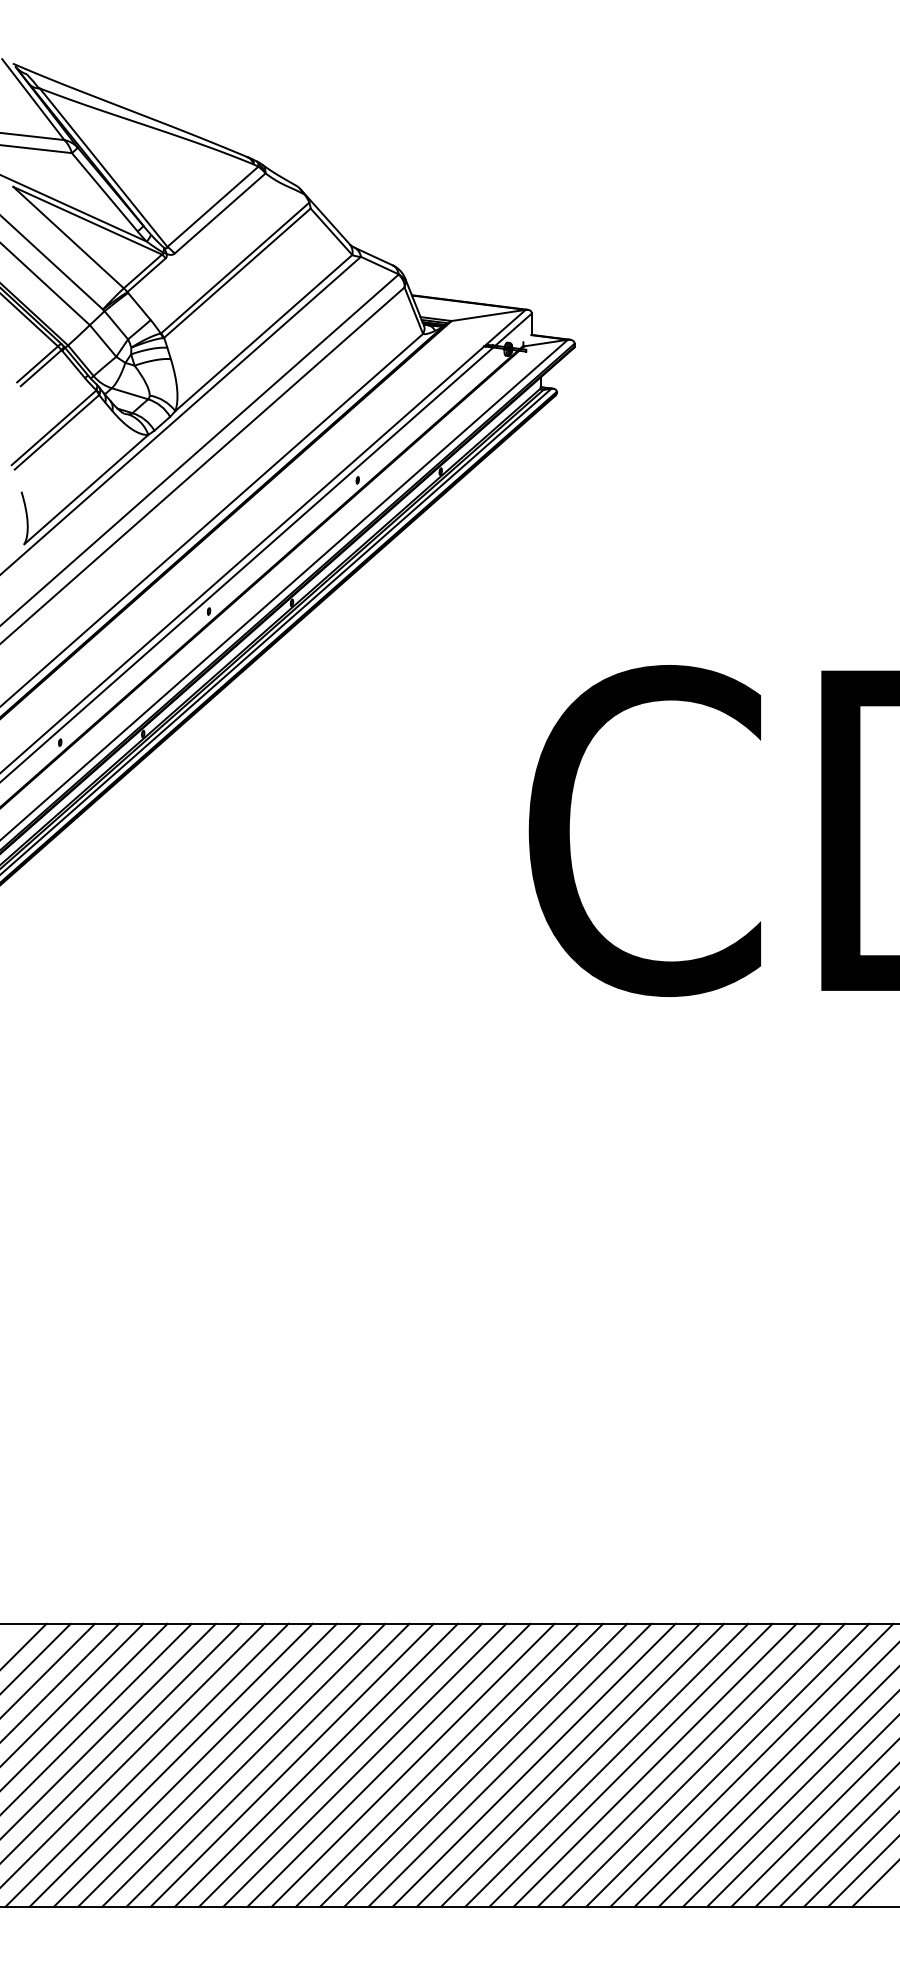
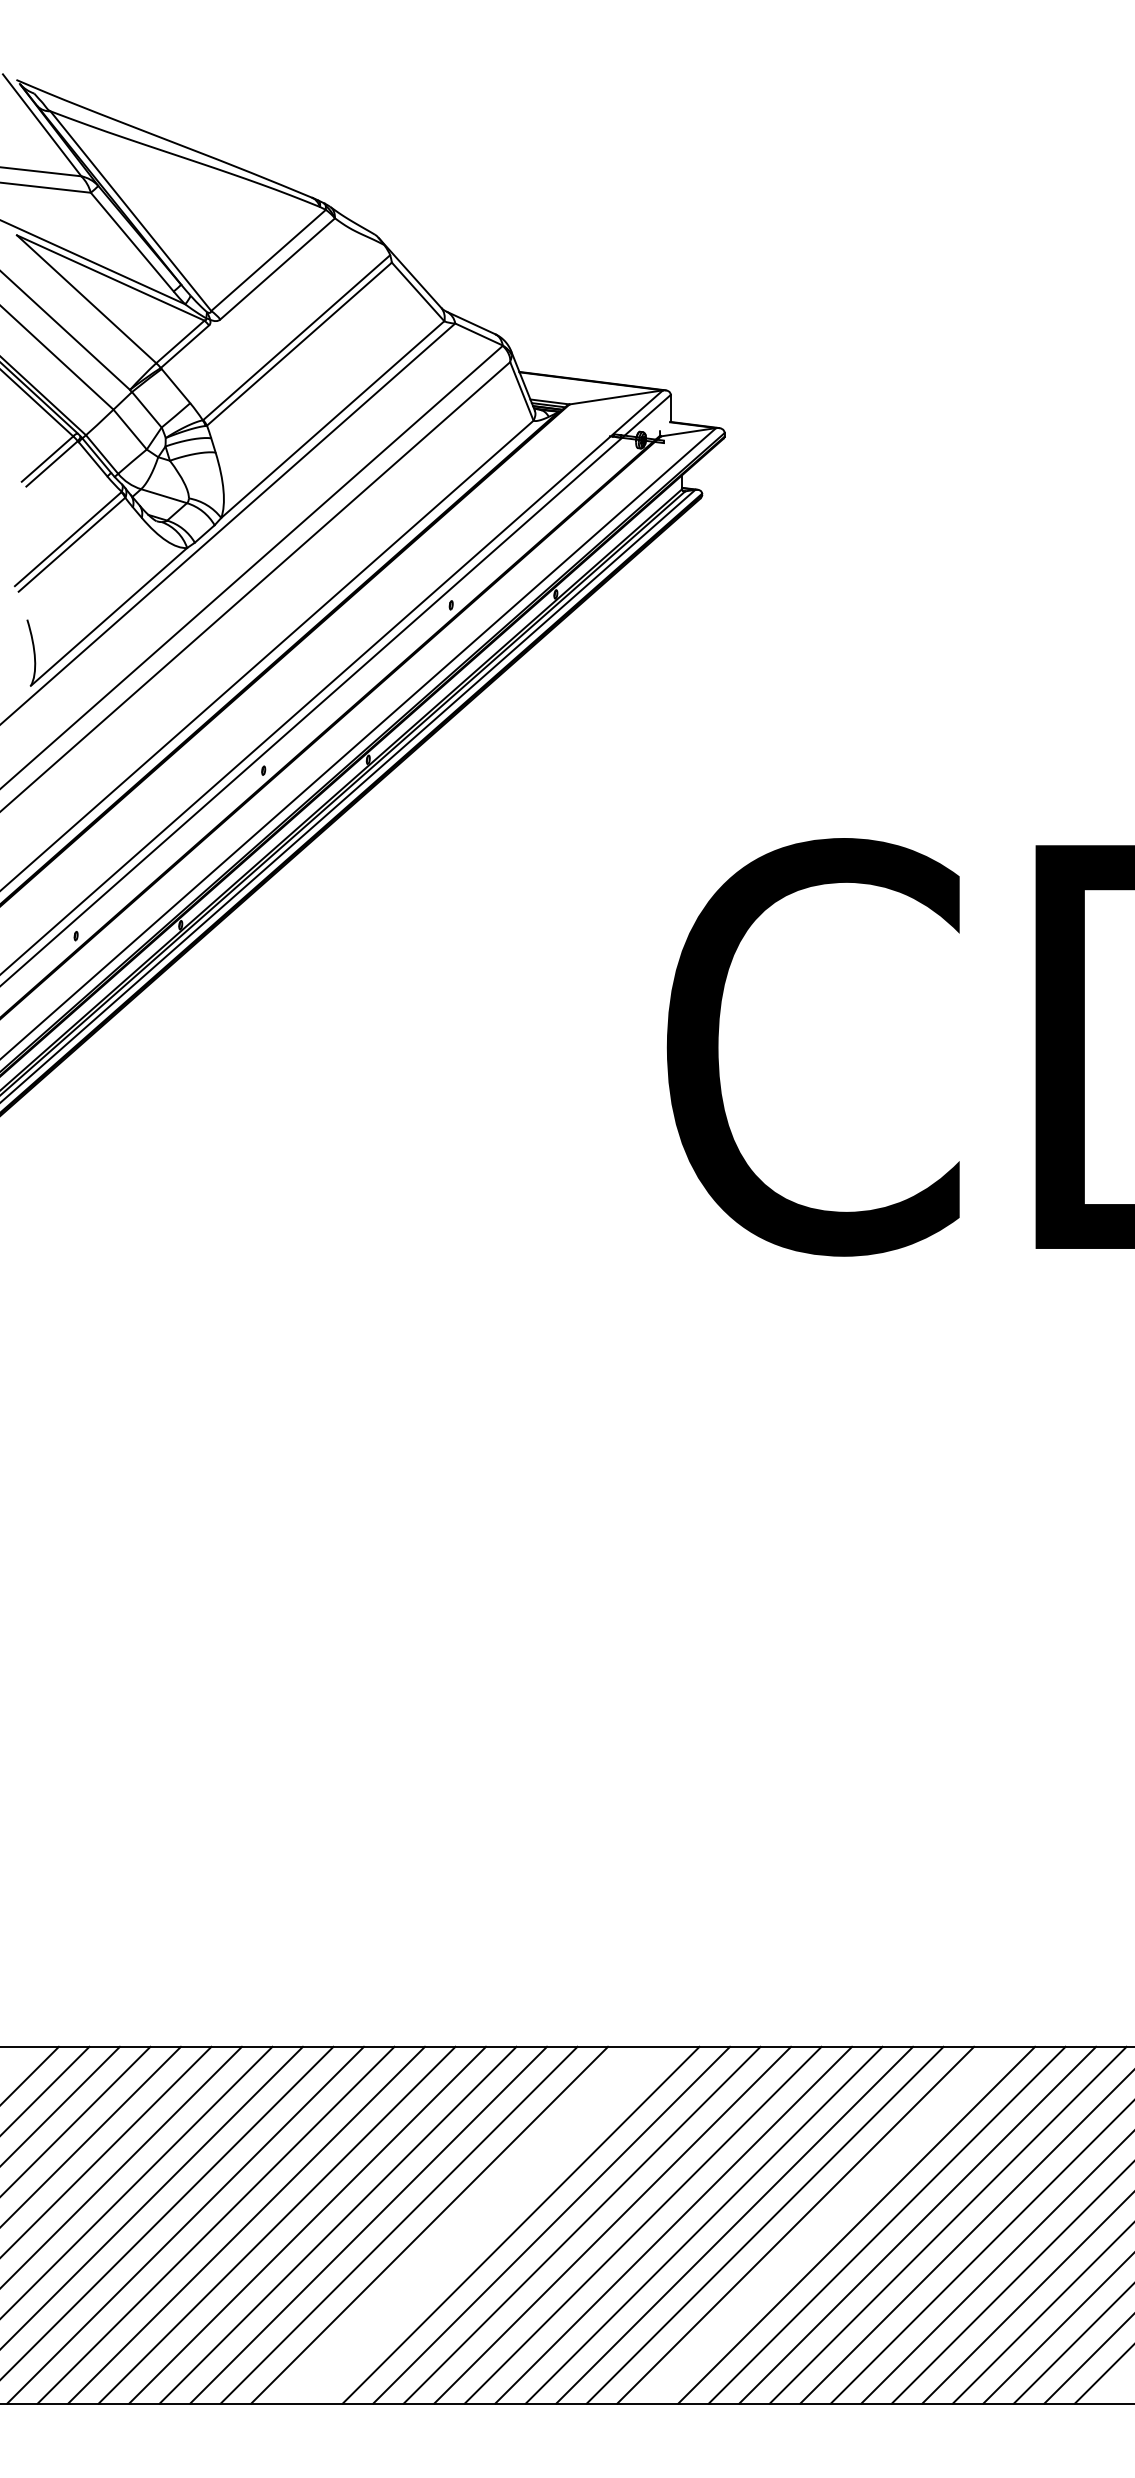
line: (364, 1764) -> (459, 2224), removed
line: (388, 1764) -> (490, 2224), removed
line: (654, 1764) -> (825, 2224), removed

